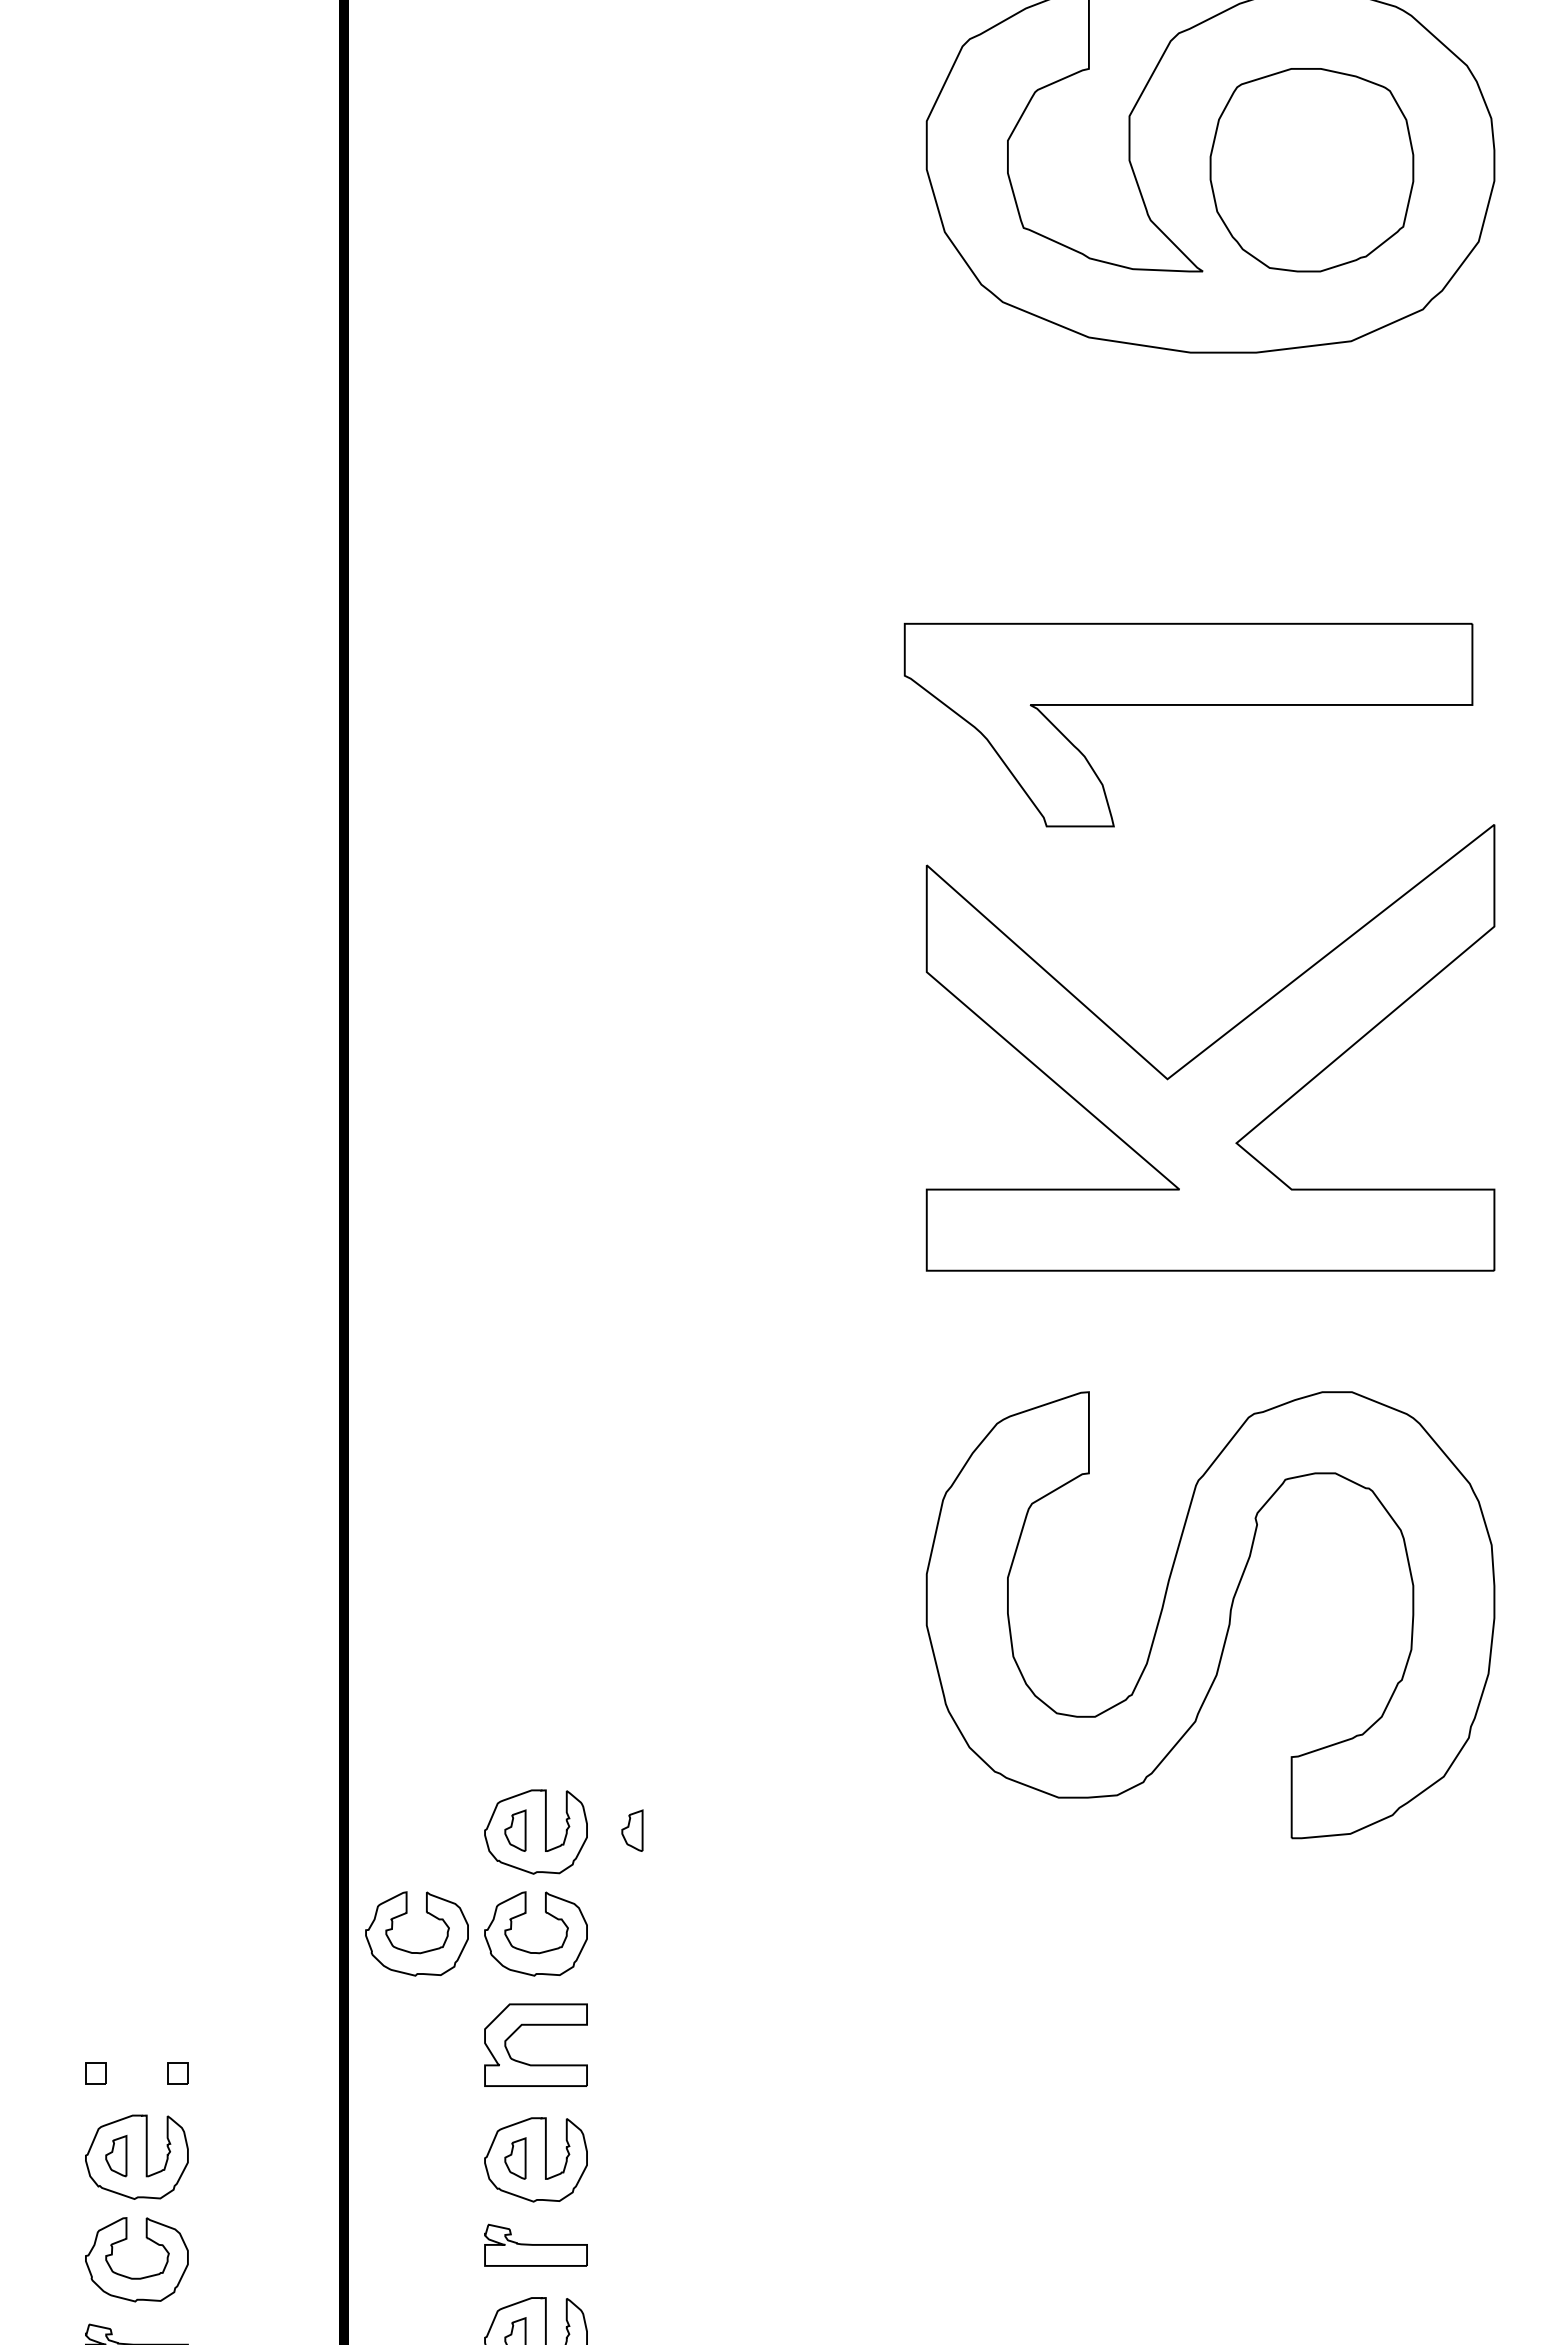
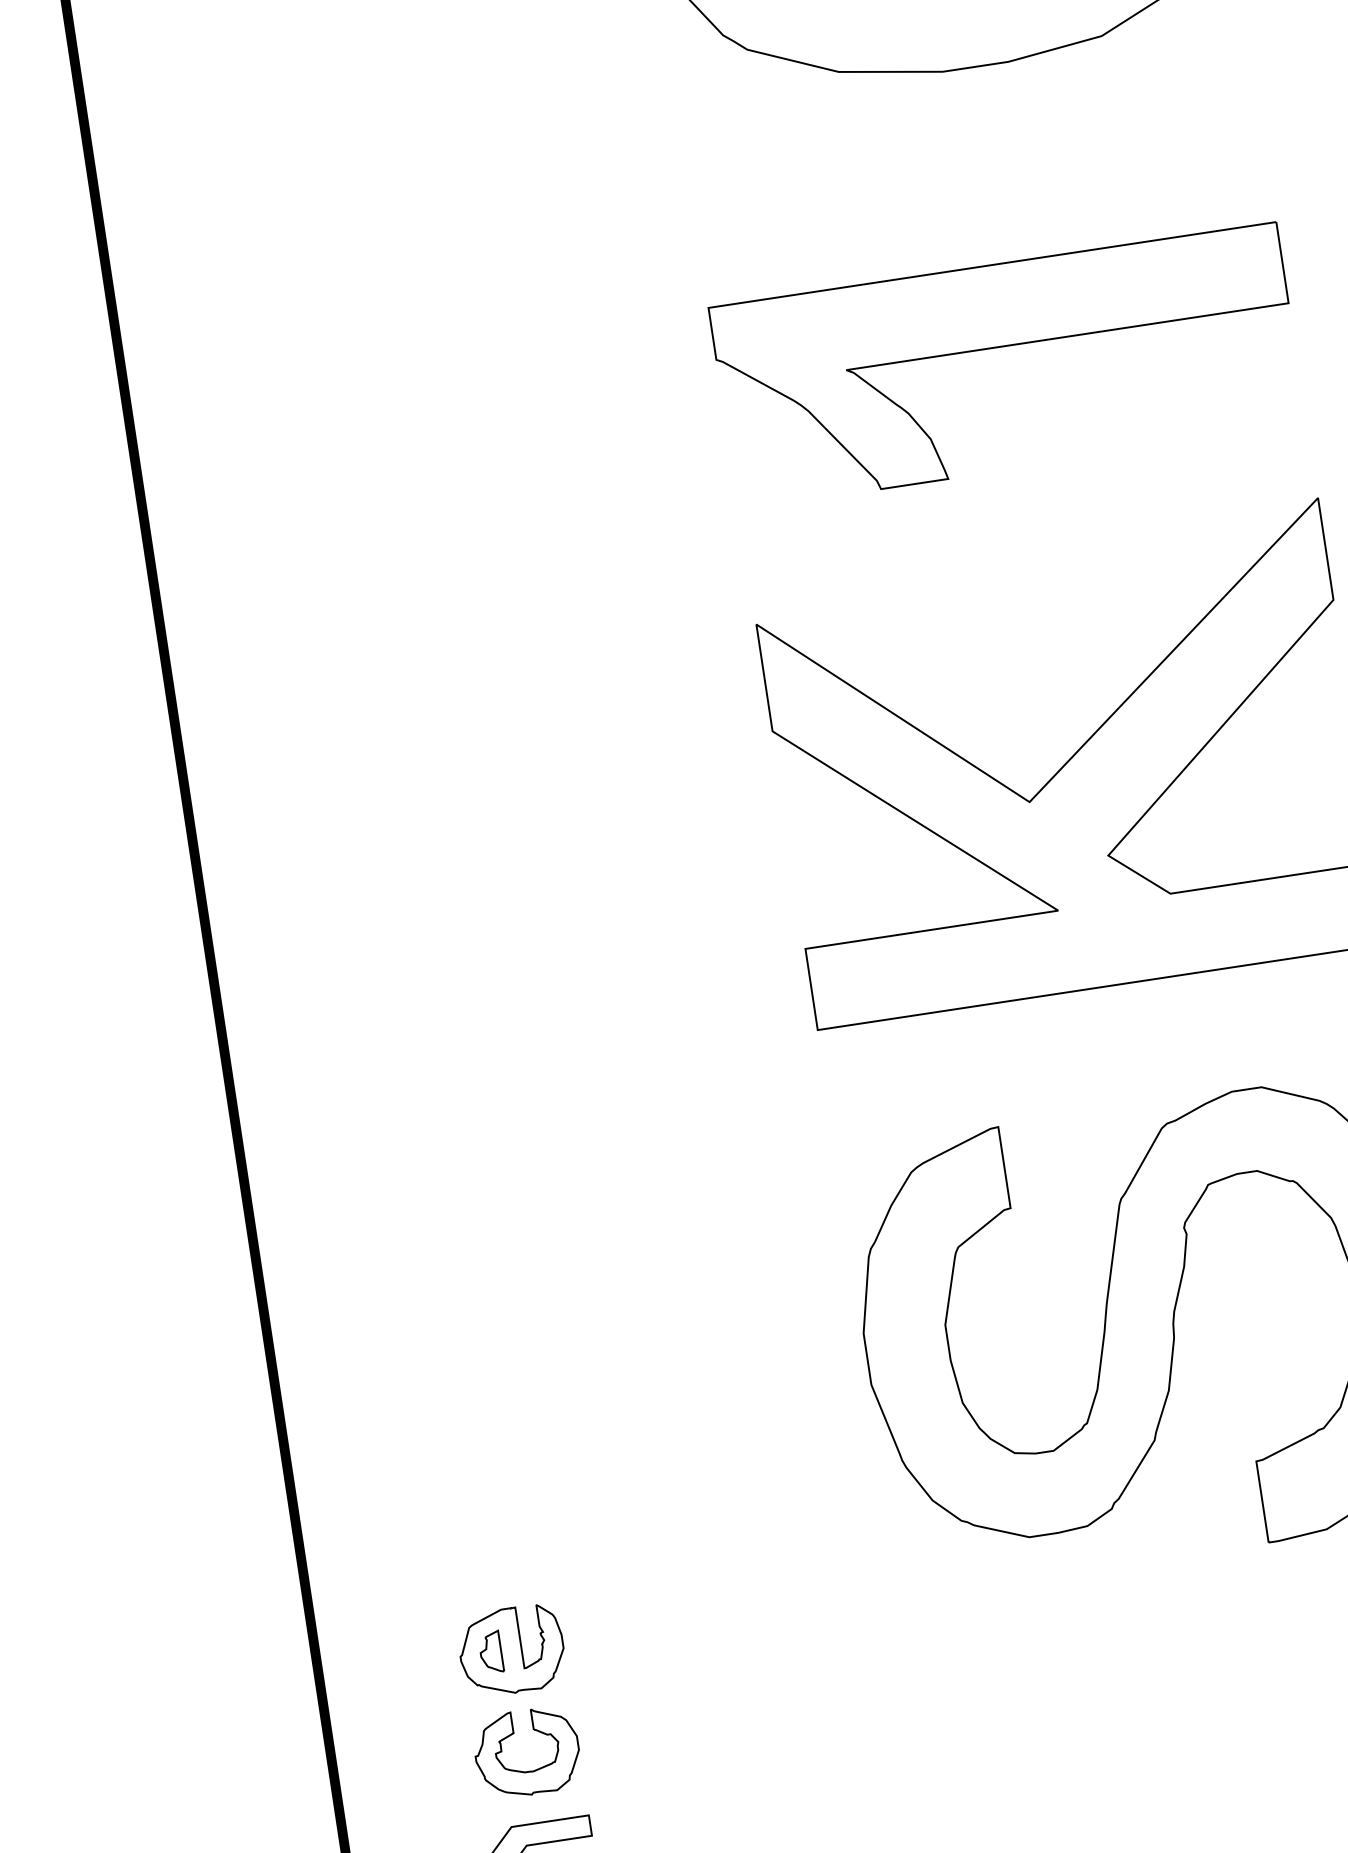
part: (1188, 705) -> (1004, 346), moved
part: (632, 1830) -> (608, 1634), removed
part: (411, 1951) -> (405, 1789), removed

